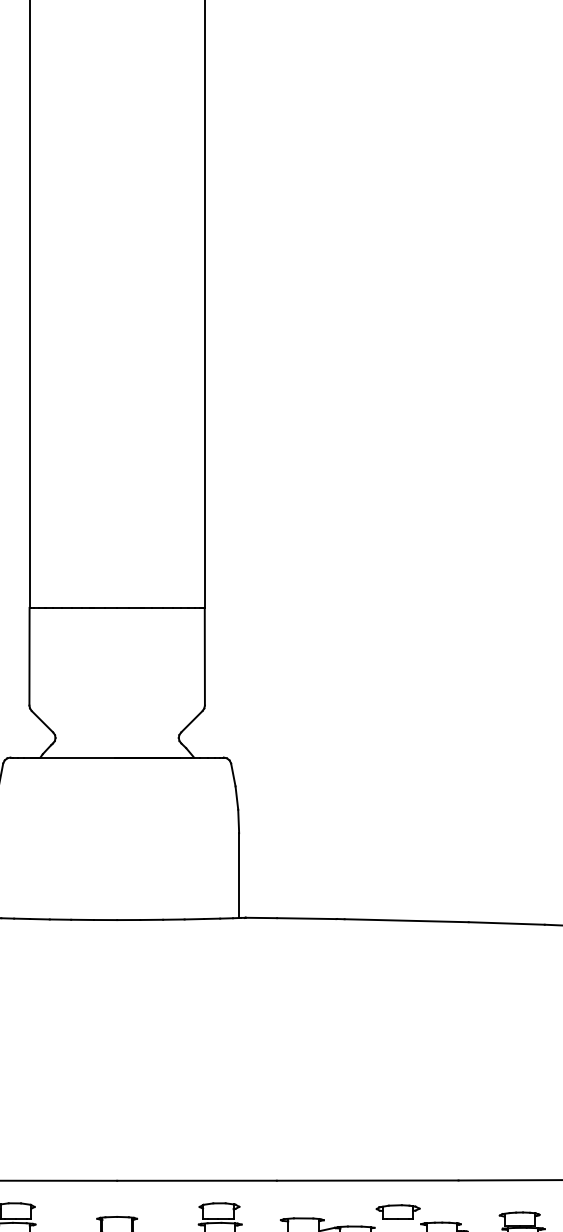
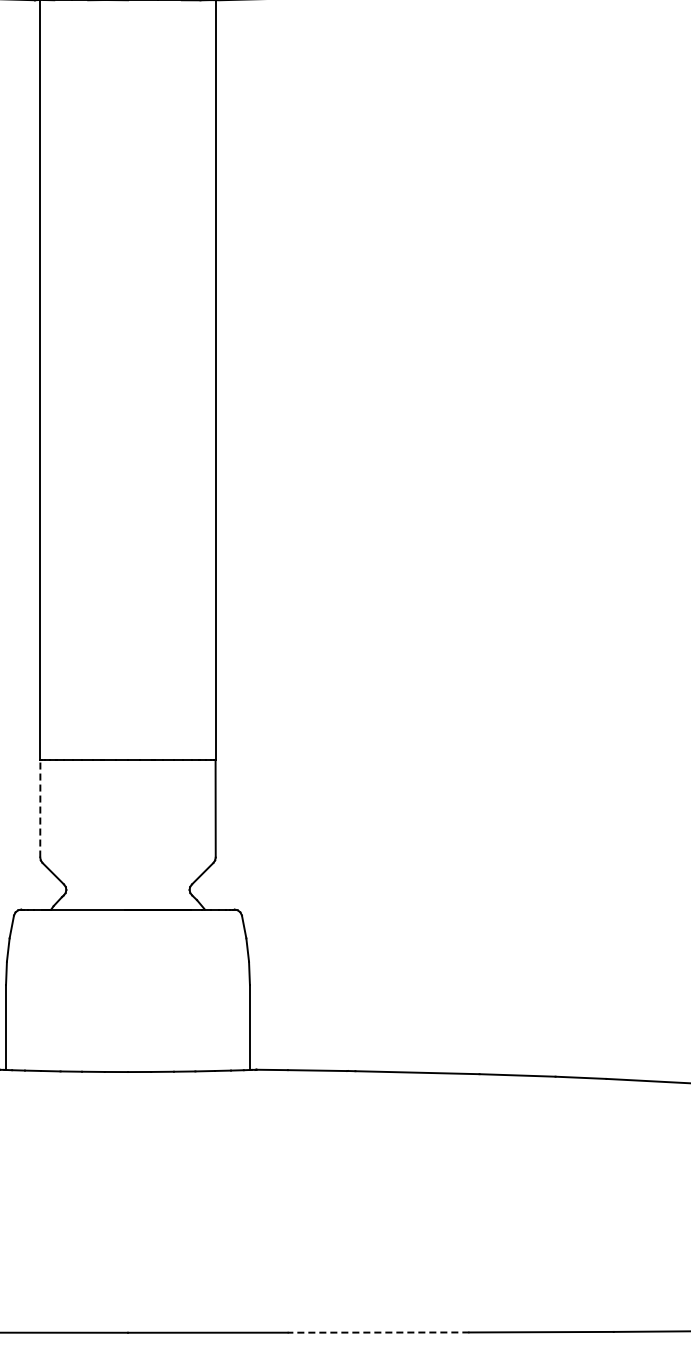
line: (29, 656) -> (40, 808), solid -> dashed
line: (367, 1180) -> (378, 1332), solid -> dashed

